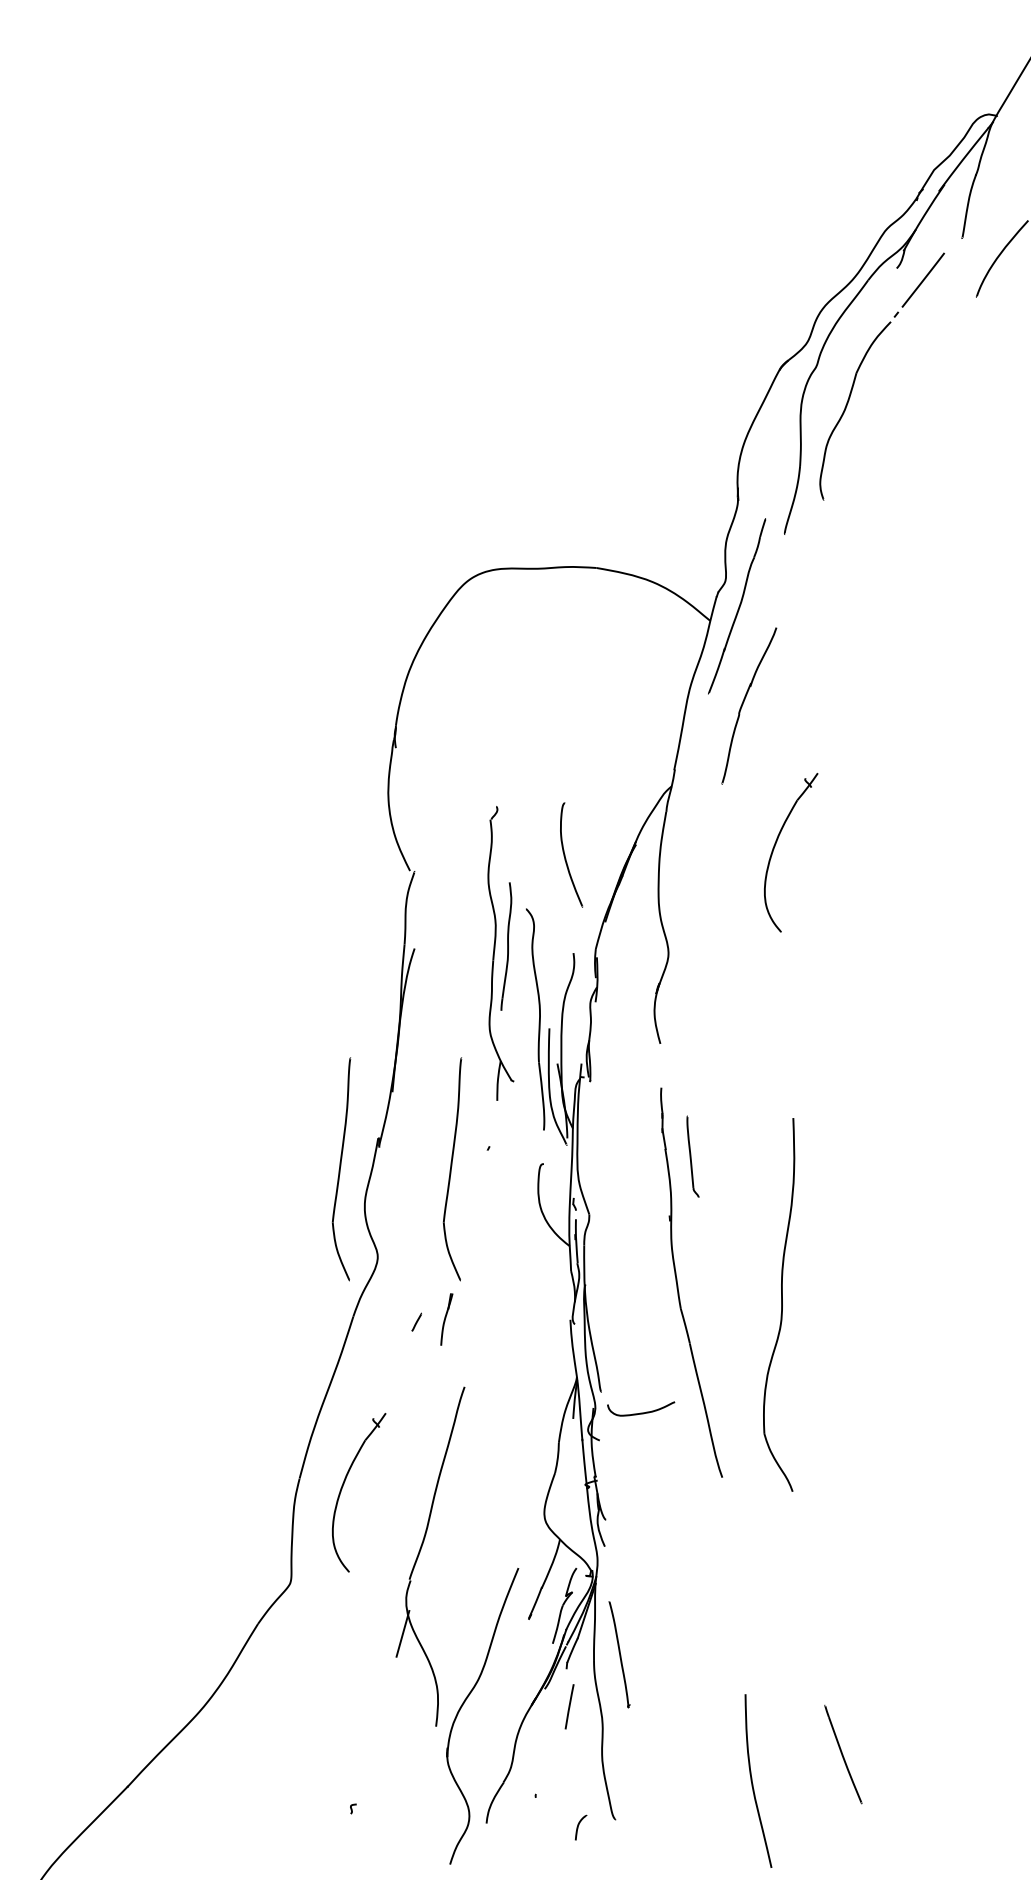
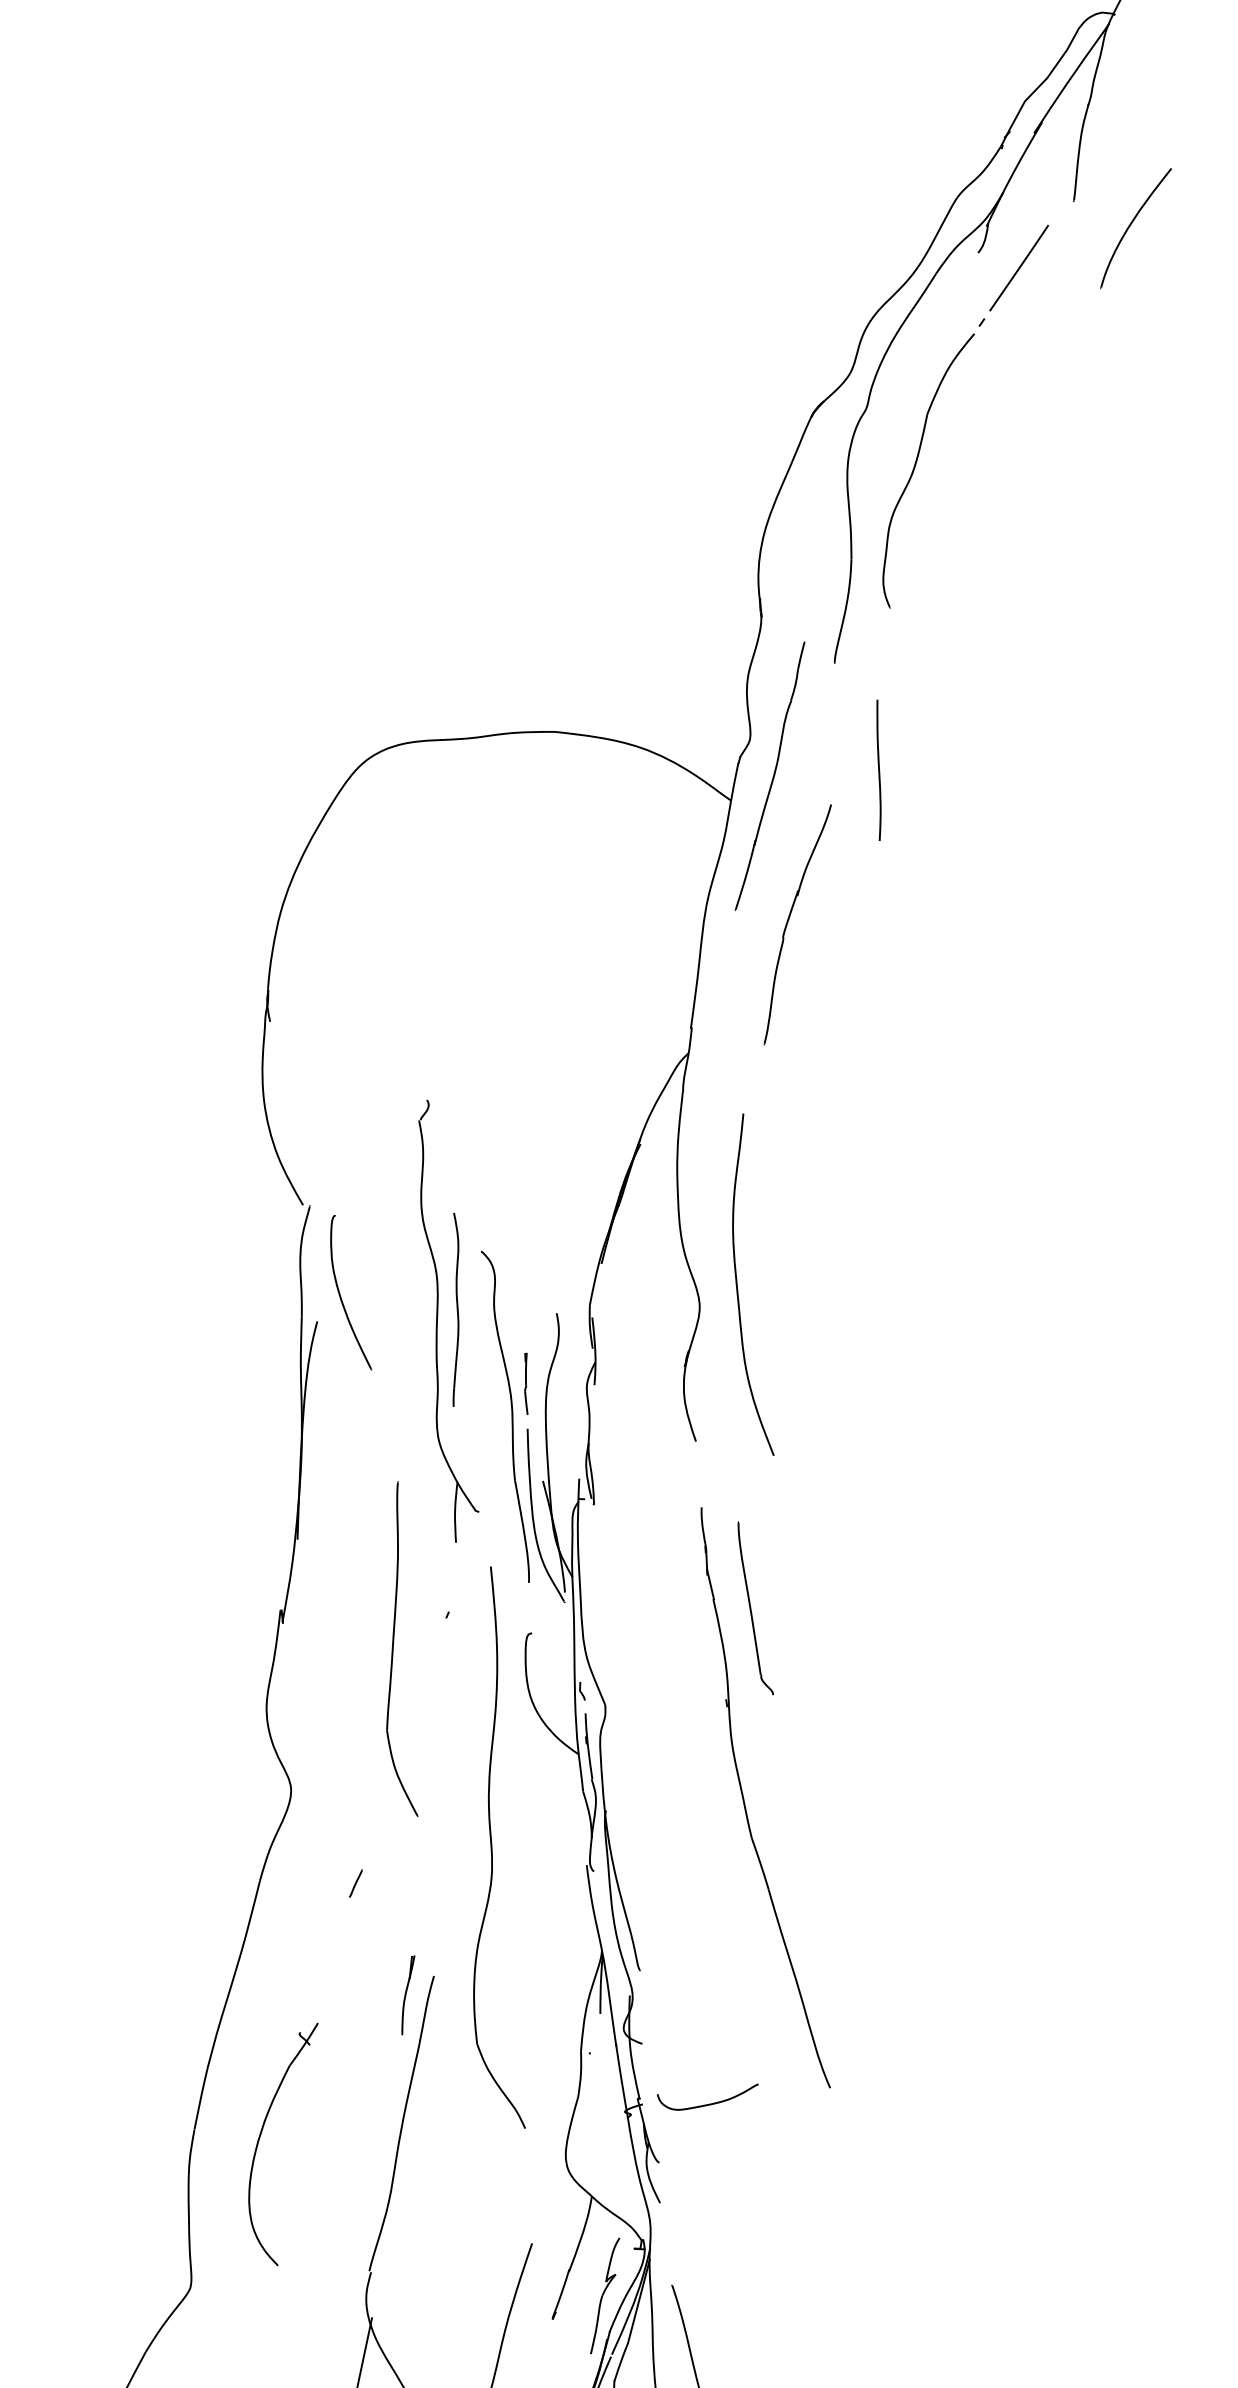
line: (809, 606) -> (878, 769), added
part: (776, 844) -> (851, 1130), removed
curve: (565, 854) -> (340, 1292), moved
curve: (694, 942) -> (737, 1285), added
line: (550, 998) -> (526, 1383), added
part: (692, 1156) -> (754, 1607), size x1.43
part: (341, 1169) -> (228, 1660), removed
part: (779, 1304) -> (487, 1848), moved
part: (446, 1319) -> (407, 1995), moved
curve: (641, 1412) -> (709, 2103), moved

